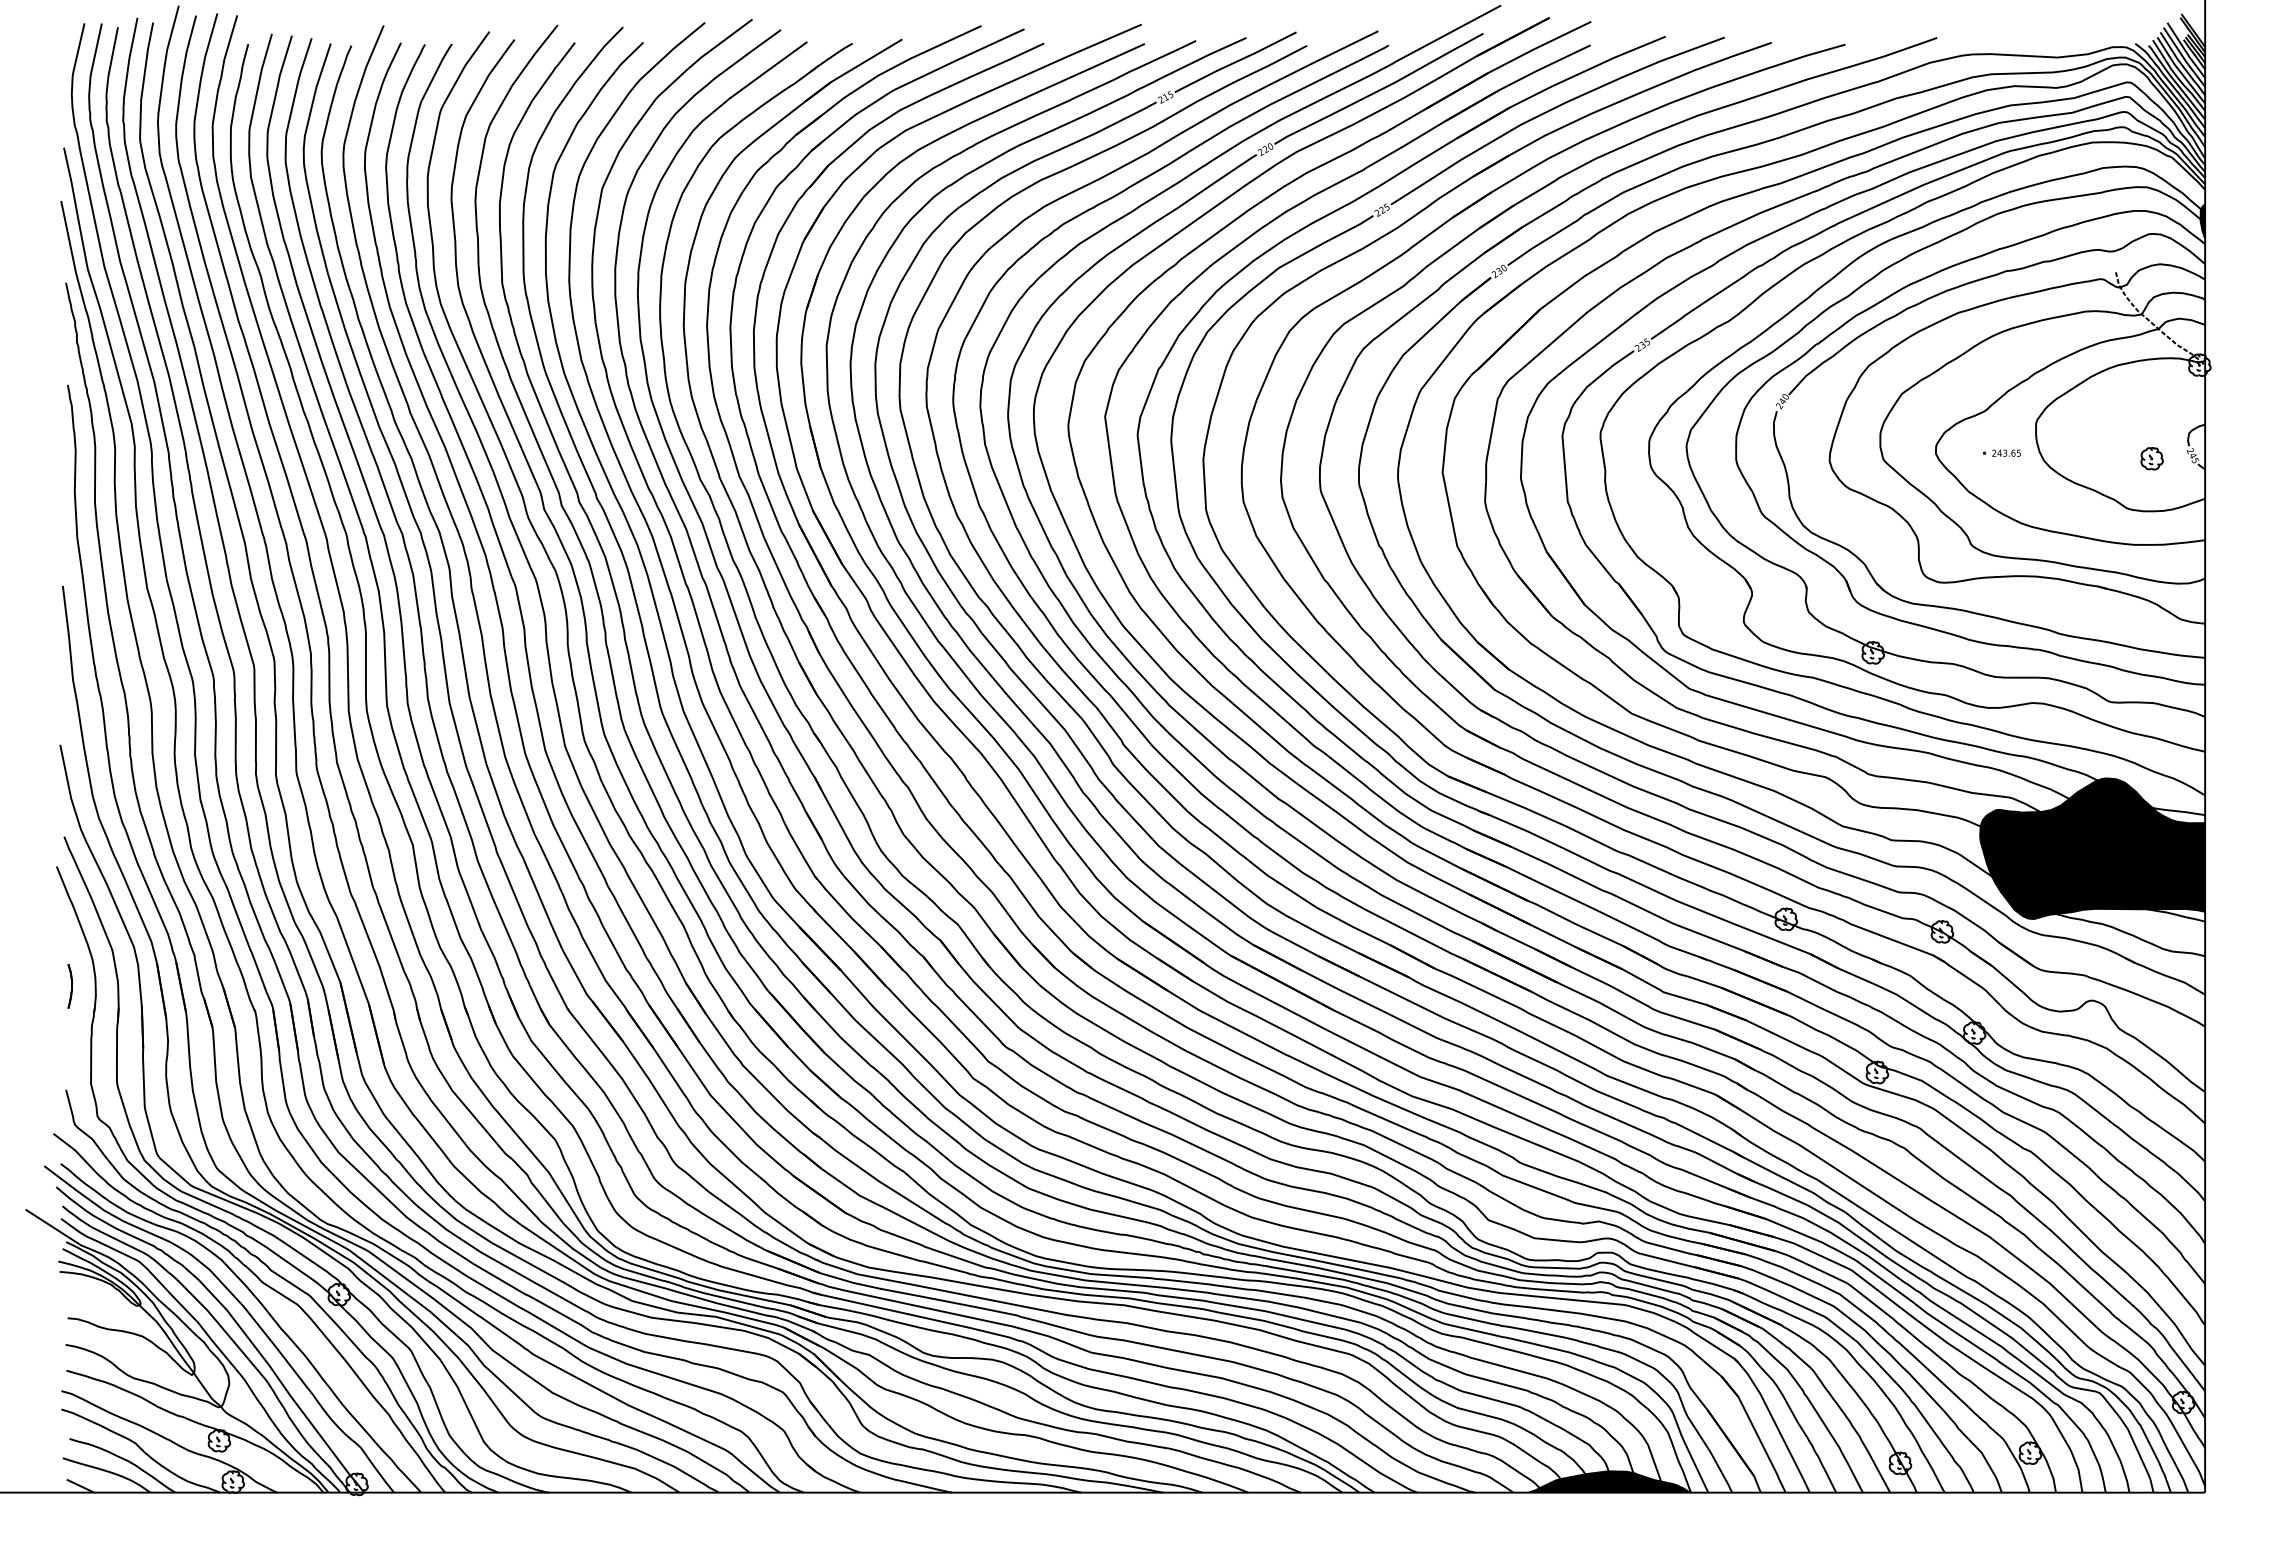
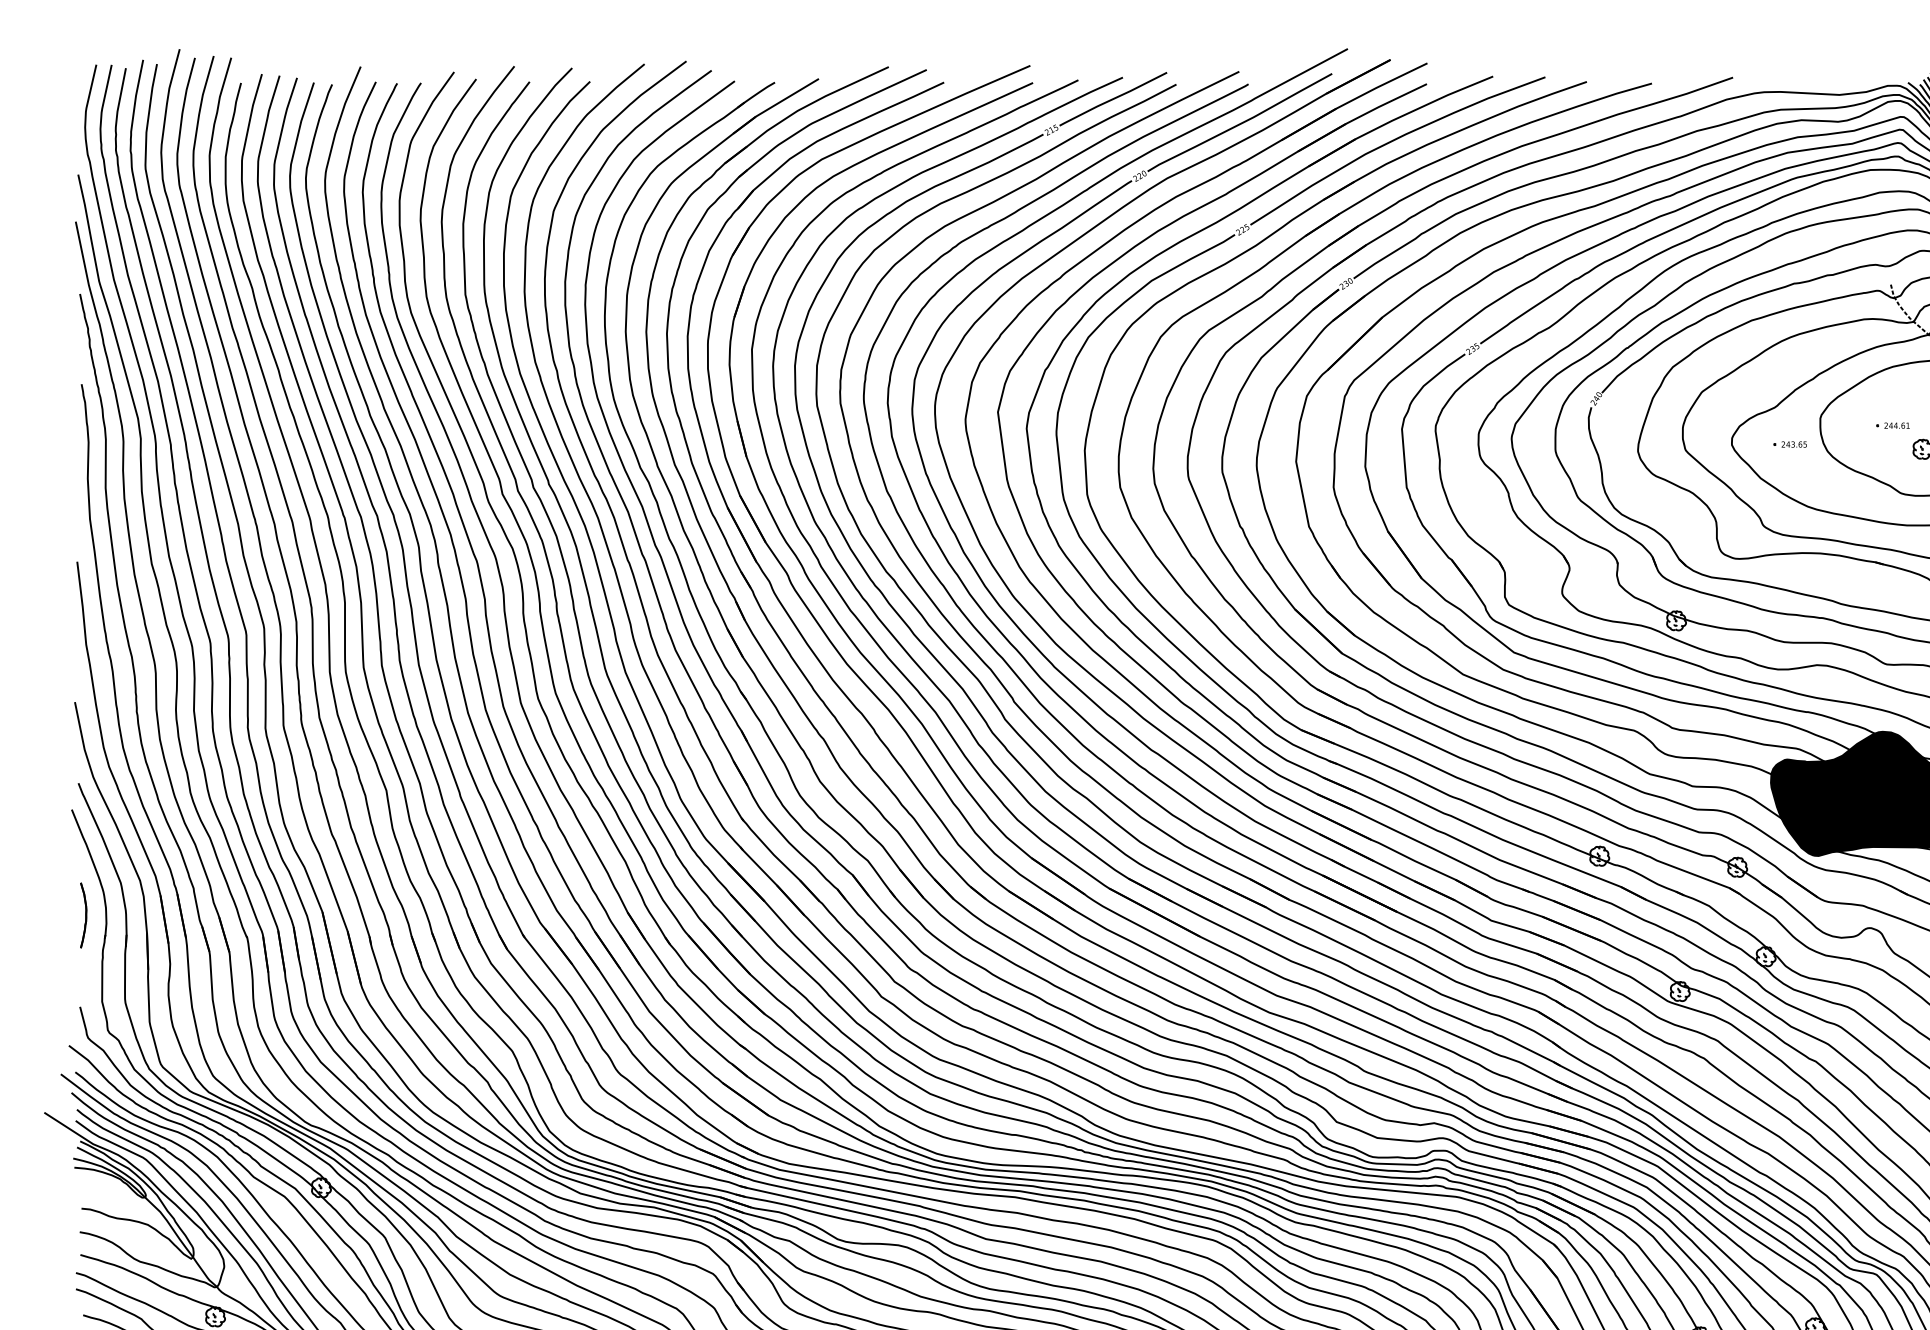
part: (2118, 431) -> (1893, 425), added
part: (70, 986) -> (84, 915), size x1.67

